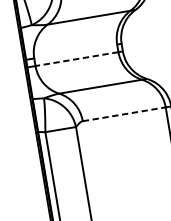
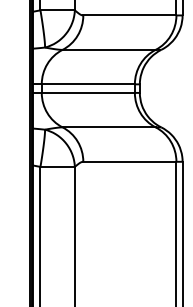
line: (74, 51) -> (87, 84), added
line: (77, 58) -> (88, 92), dashed -> solid
line: (123, 114) -> (129, 161), dashed -> solid

